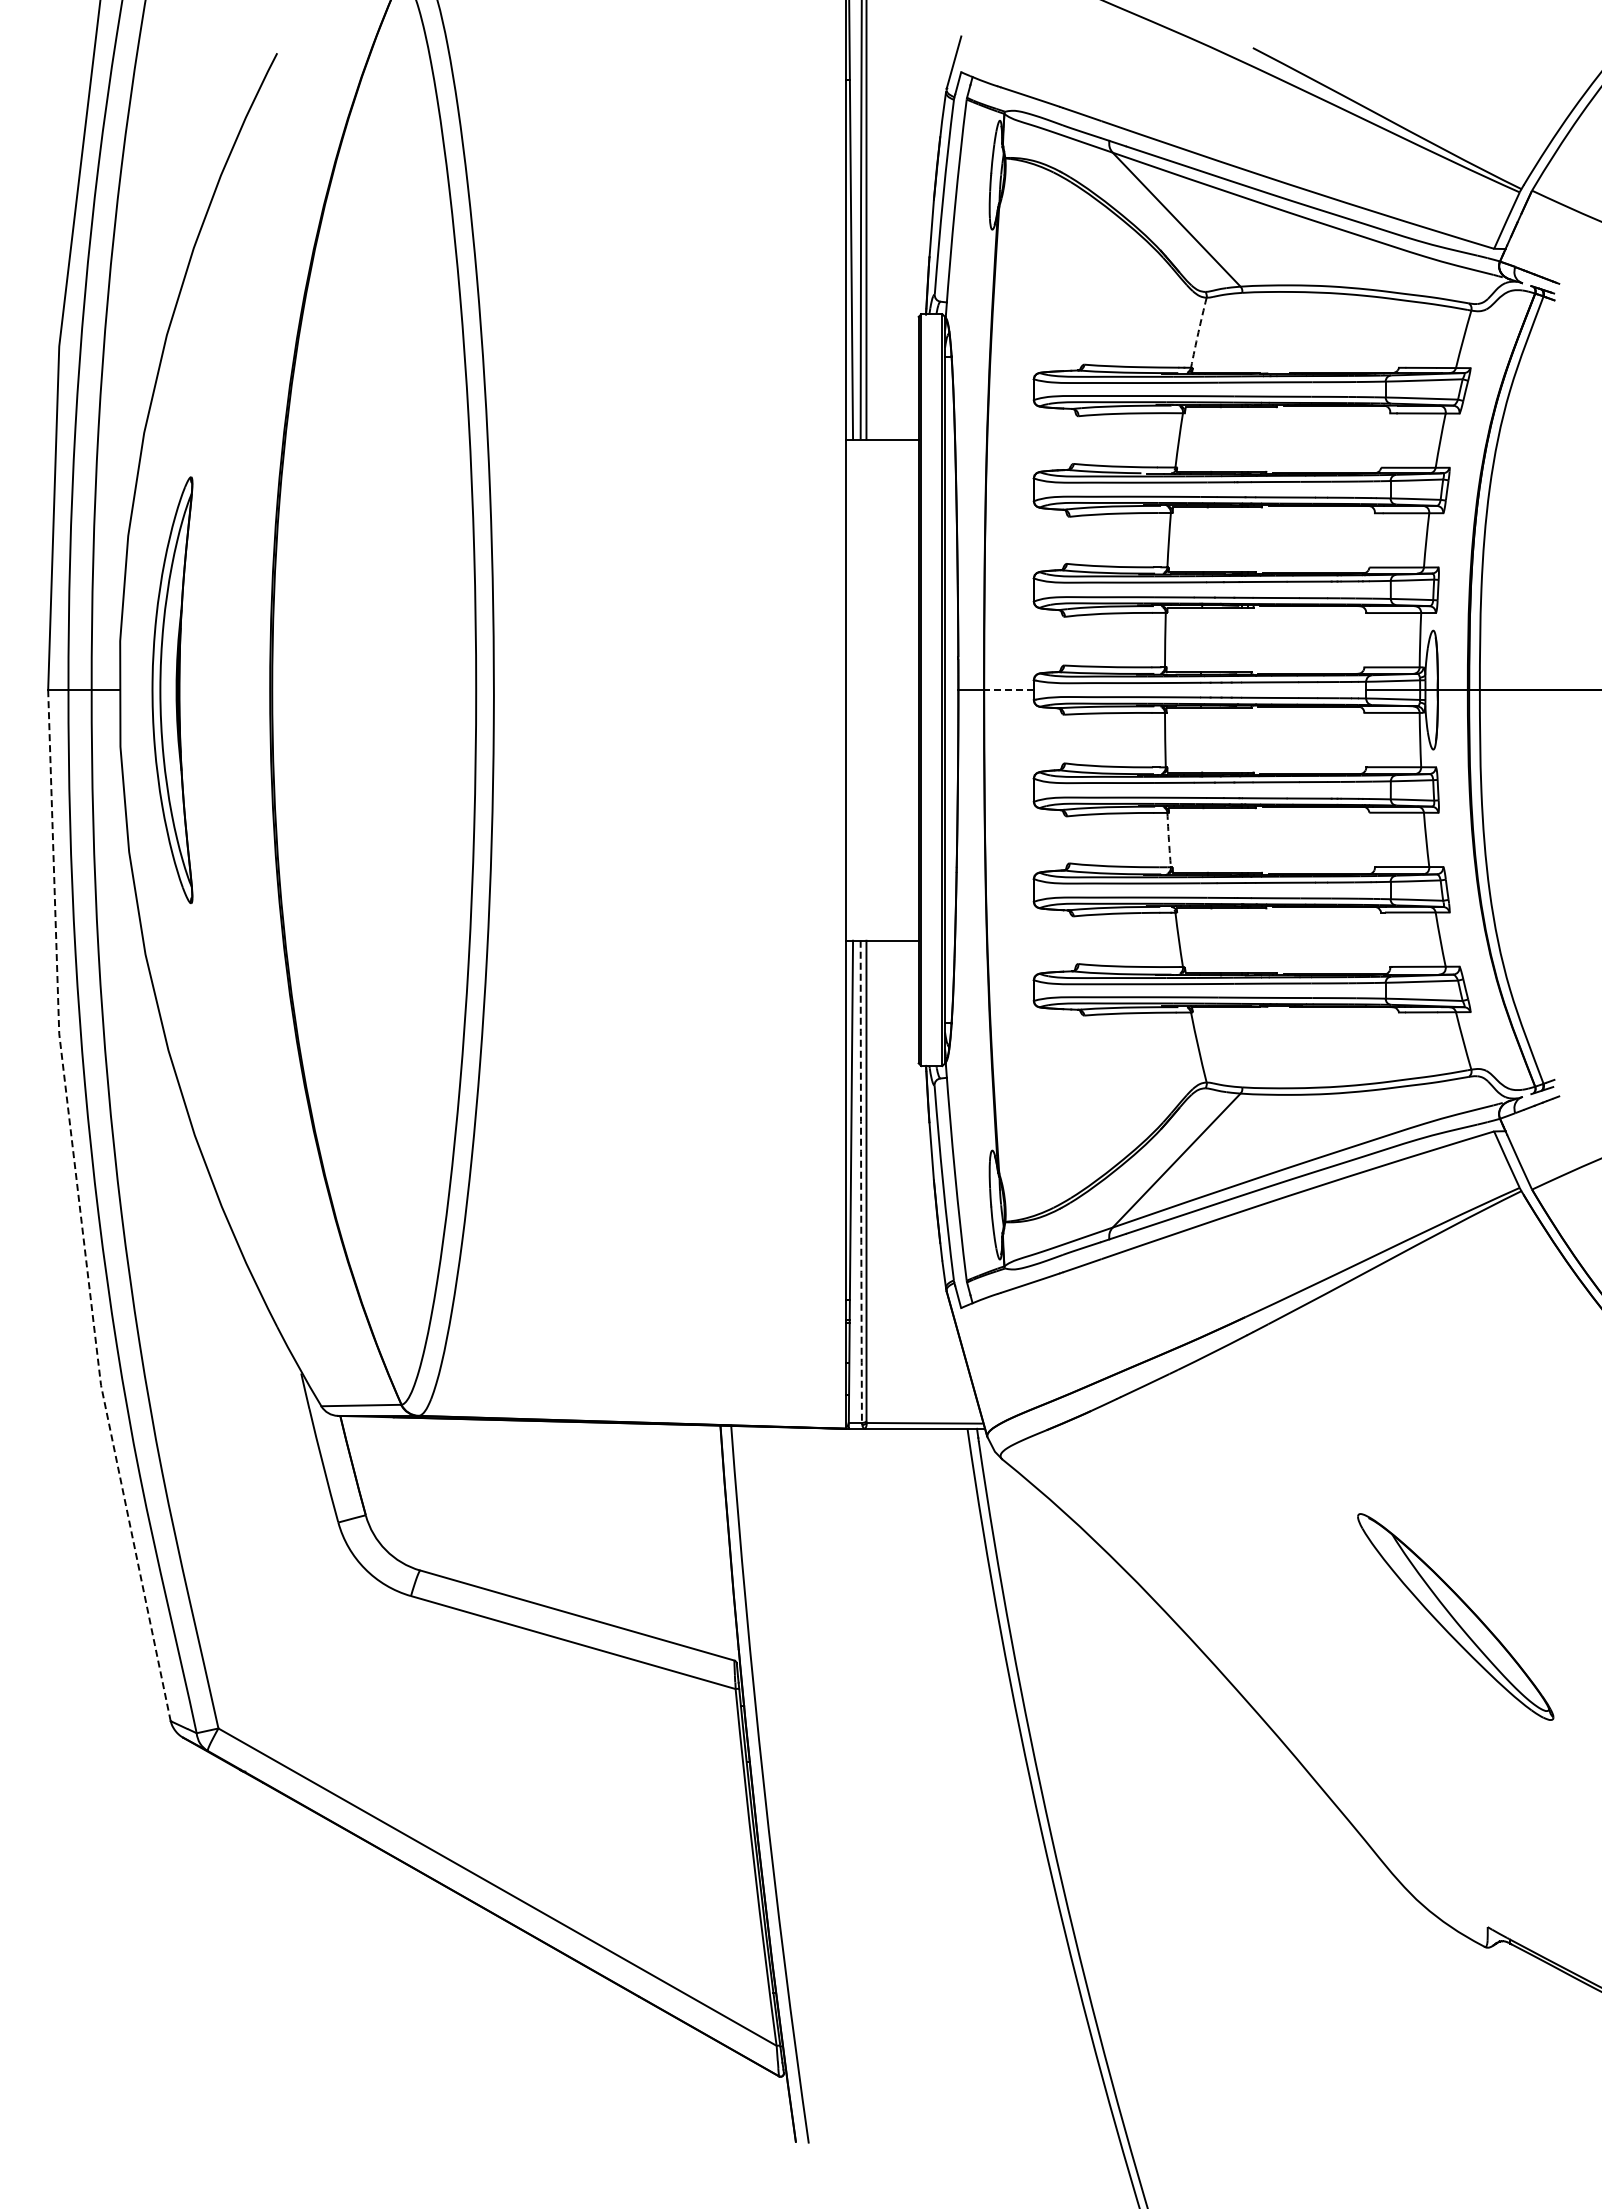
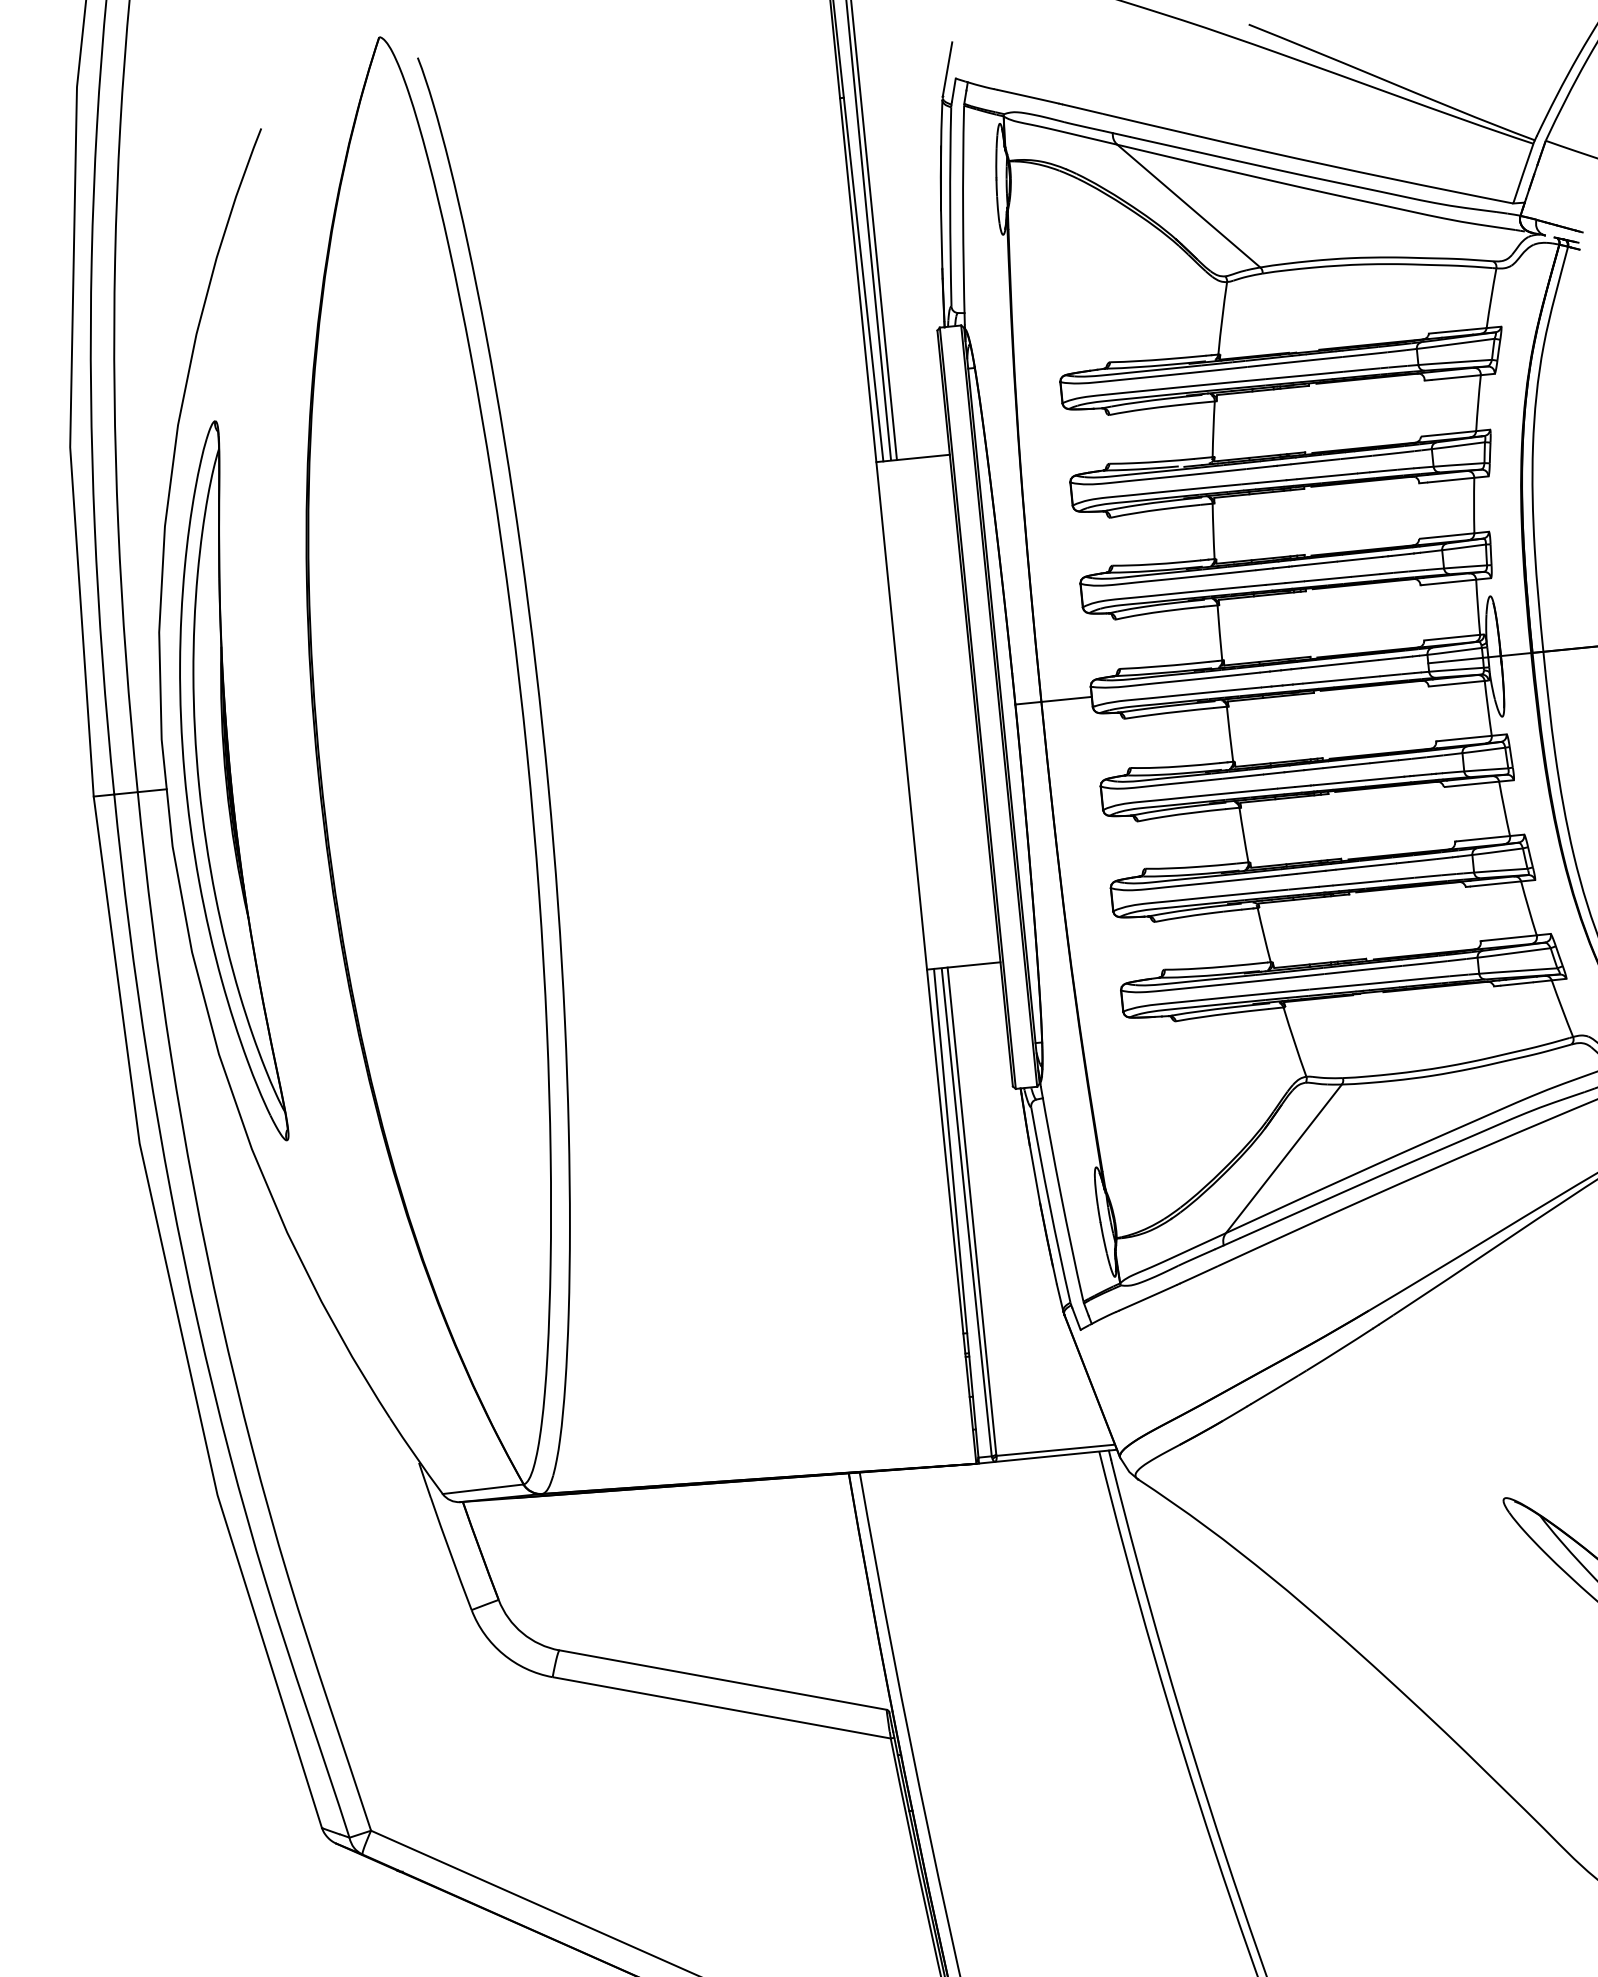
arc: (1198, 332) -> (1222, 318), dashed -> solid
part: (172, 690) -> (219, 784), size x1.67
line: (1009, 690) -> (1067, 699), dashed -> solid
arc: (1168, 840) -> (1243, 835), dashed -> solid
arc: (861, 1181) -> (966, 1211), dashed -> solid
line: (80, 1209) -> (178, 1319), dashed -> solid

